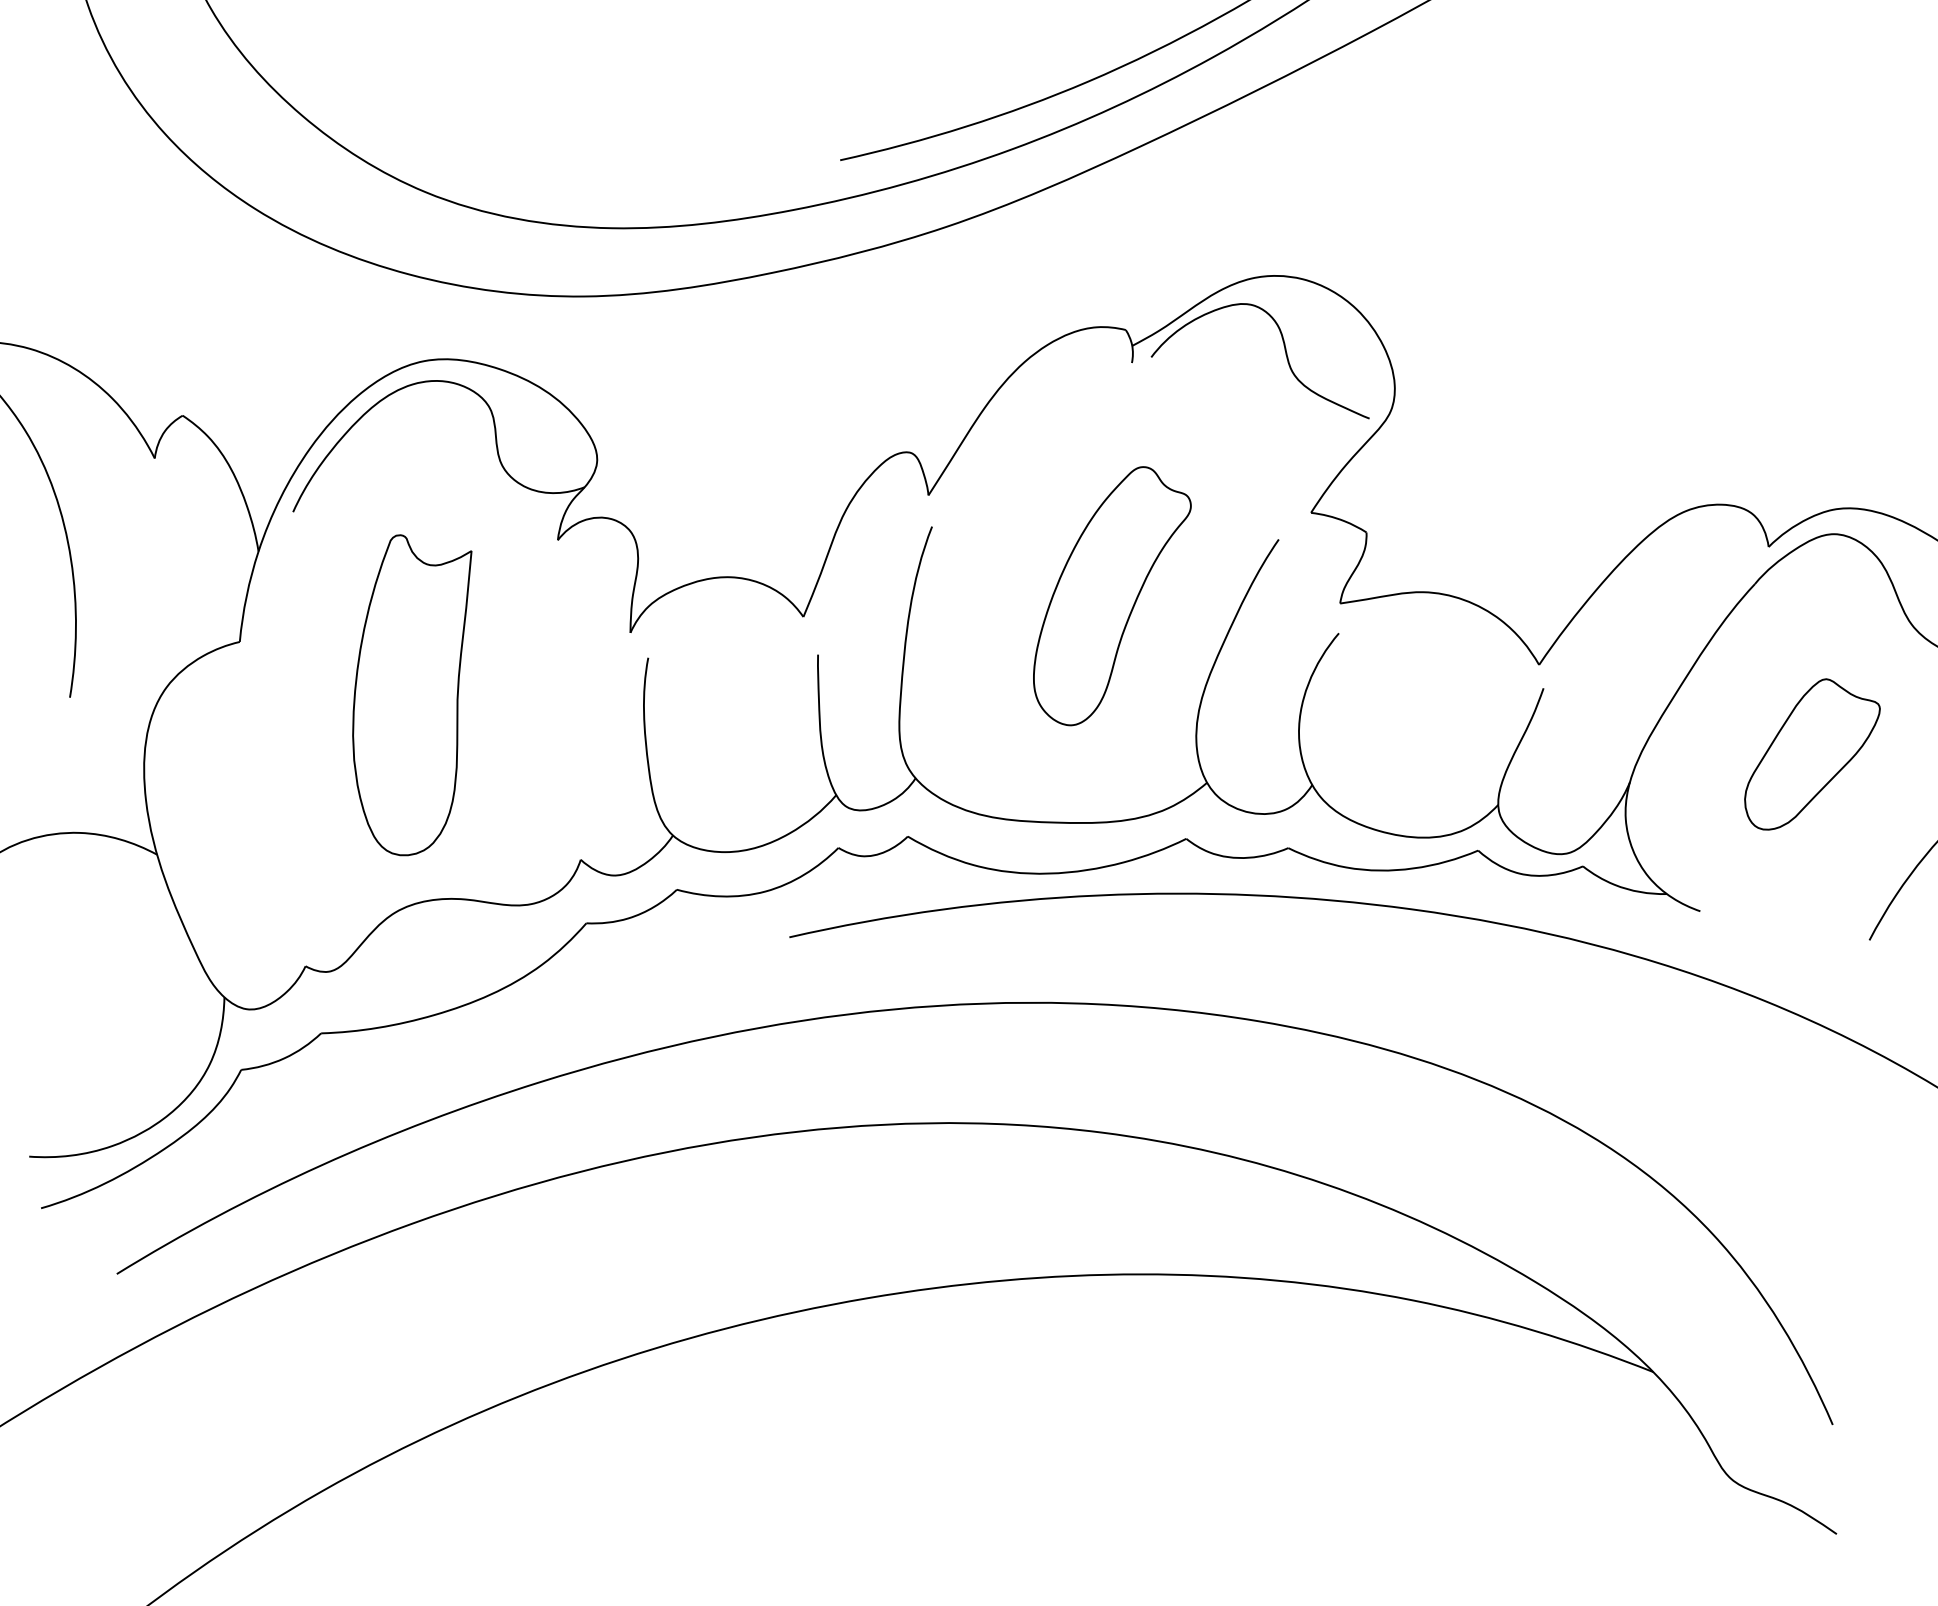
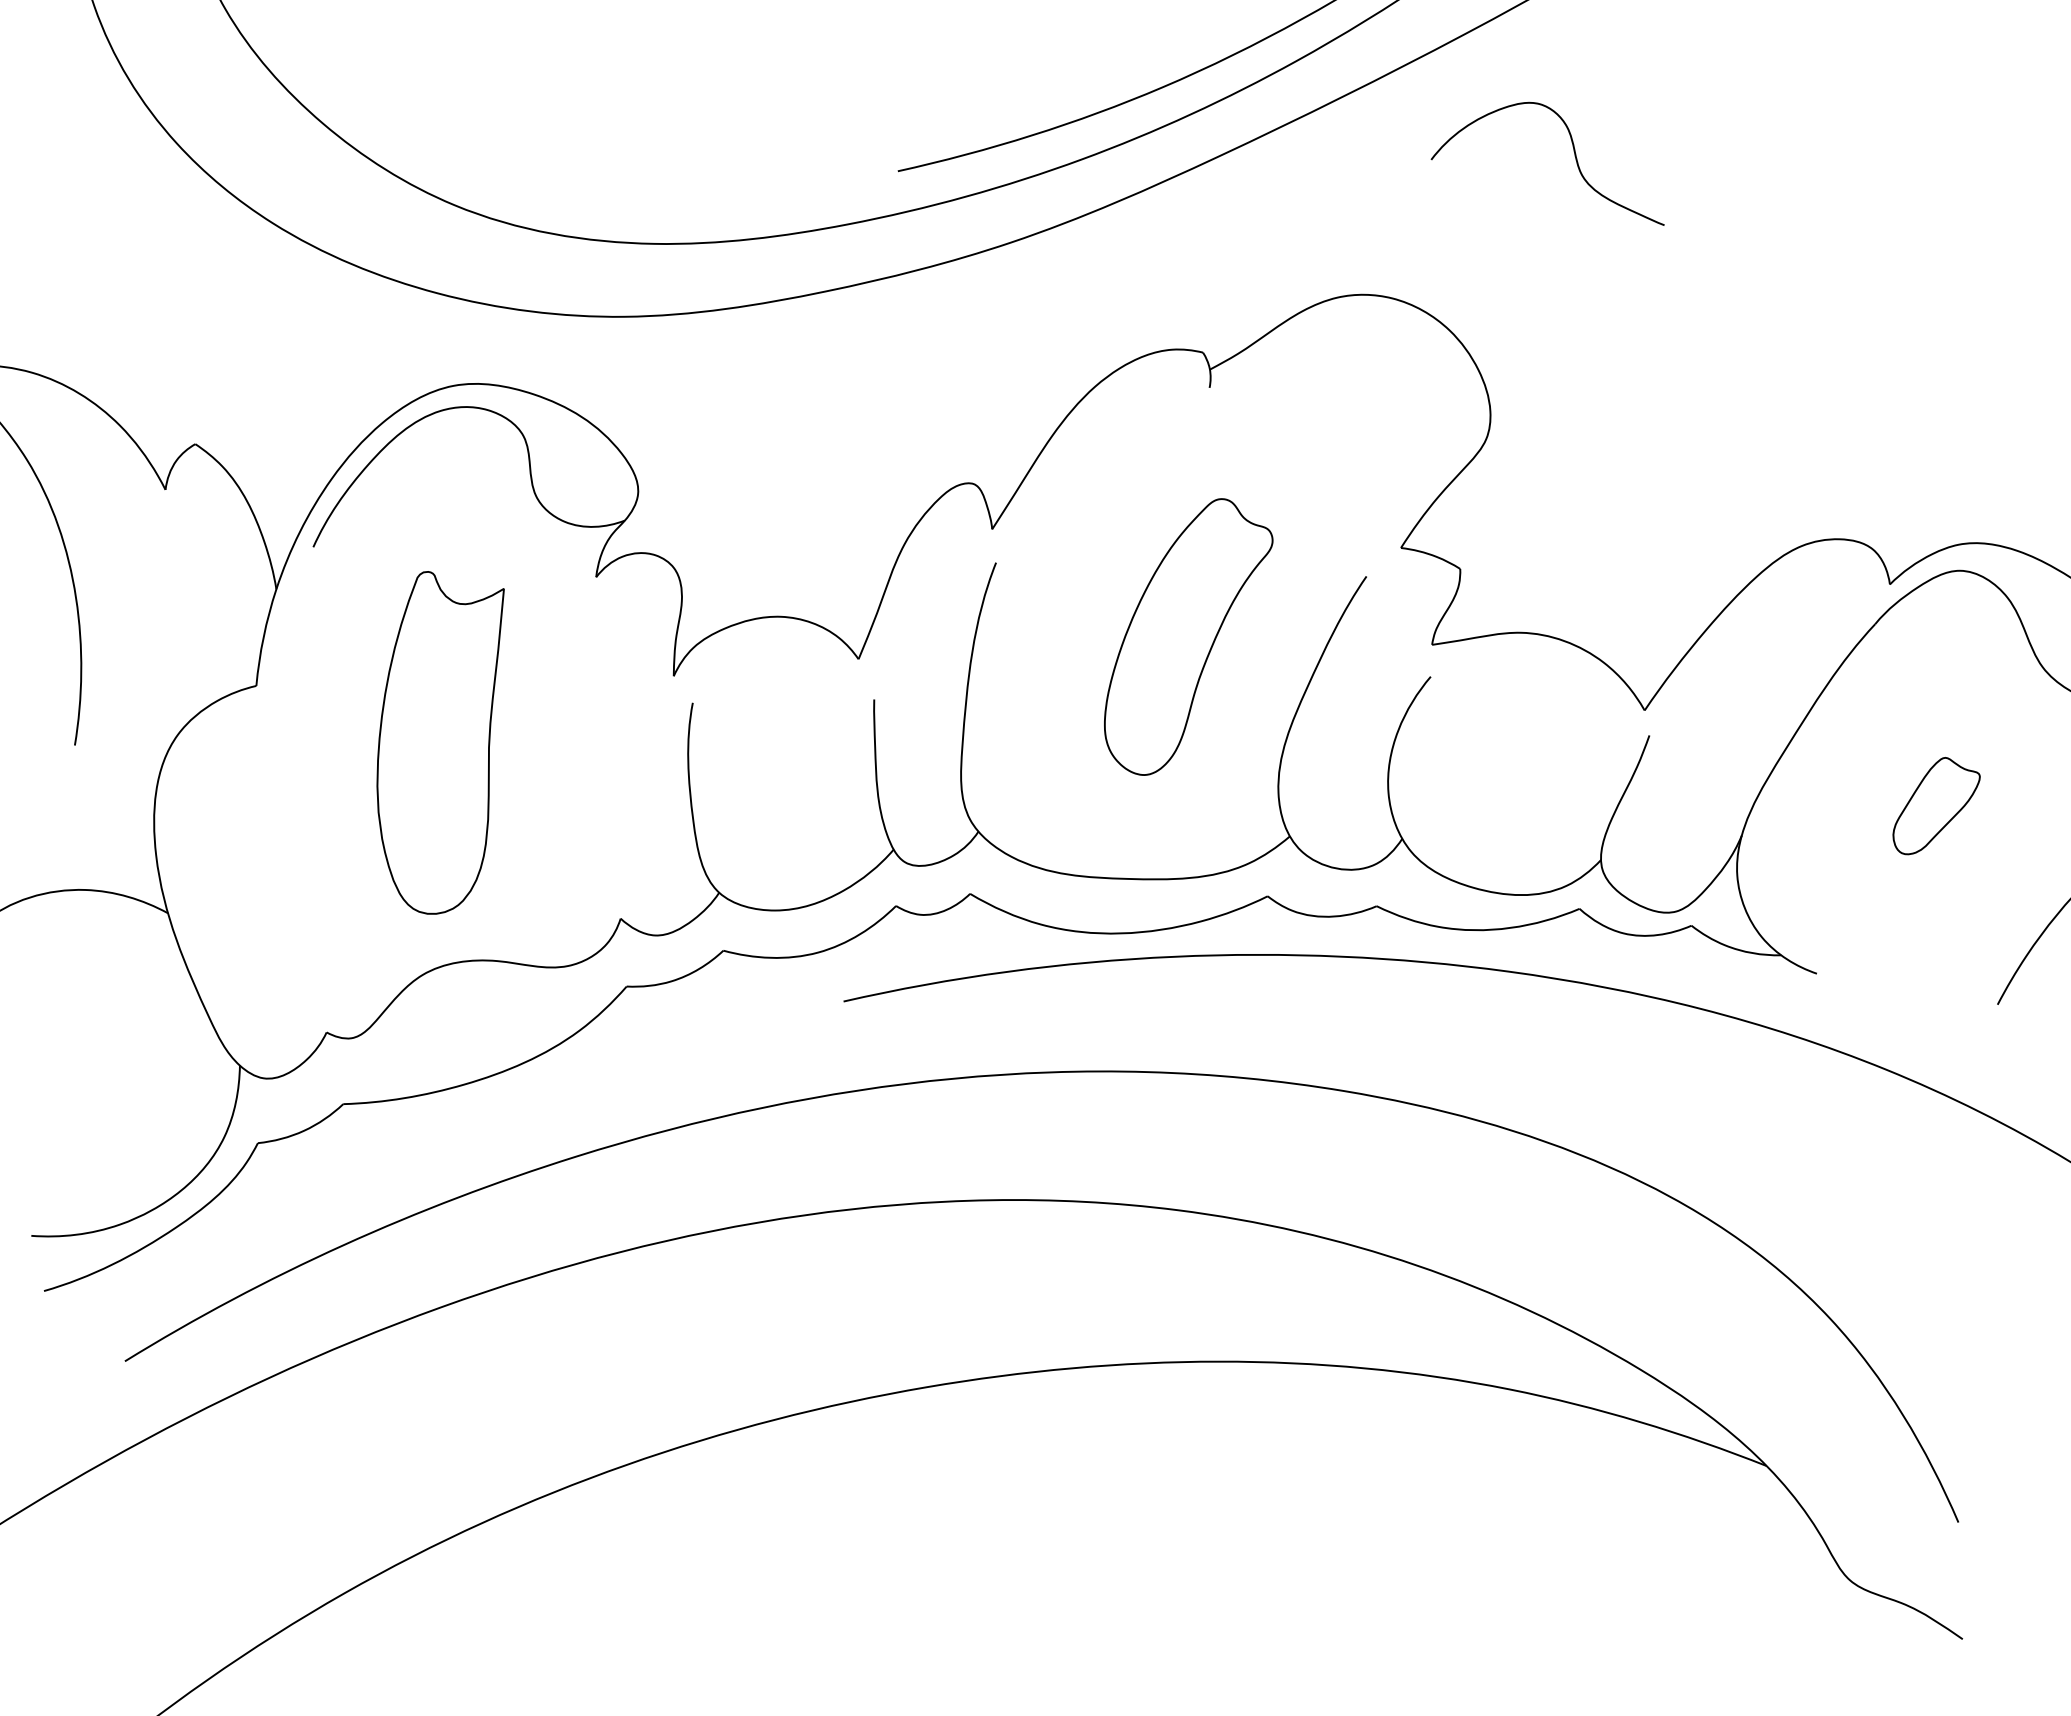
curve: (1285, 354) -> (1574, 156), moved
part: (1812, 753) -> (1936, 805), size x0.6

